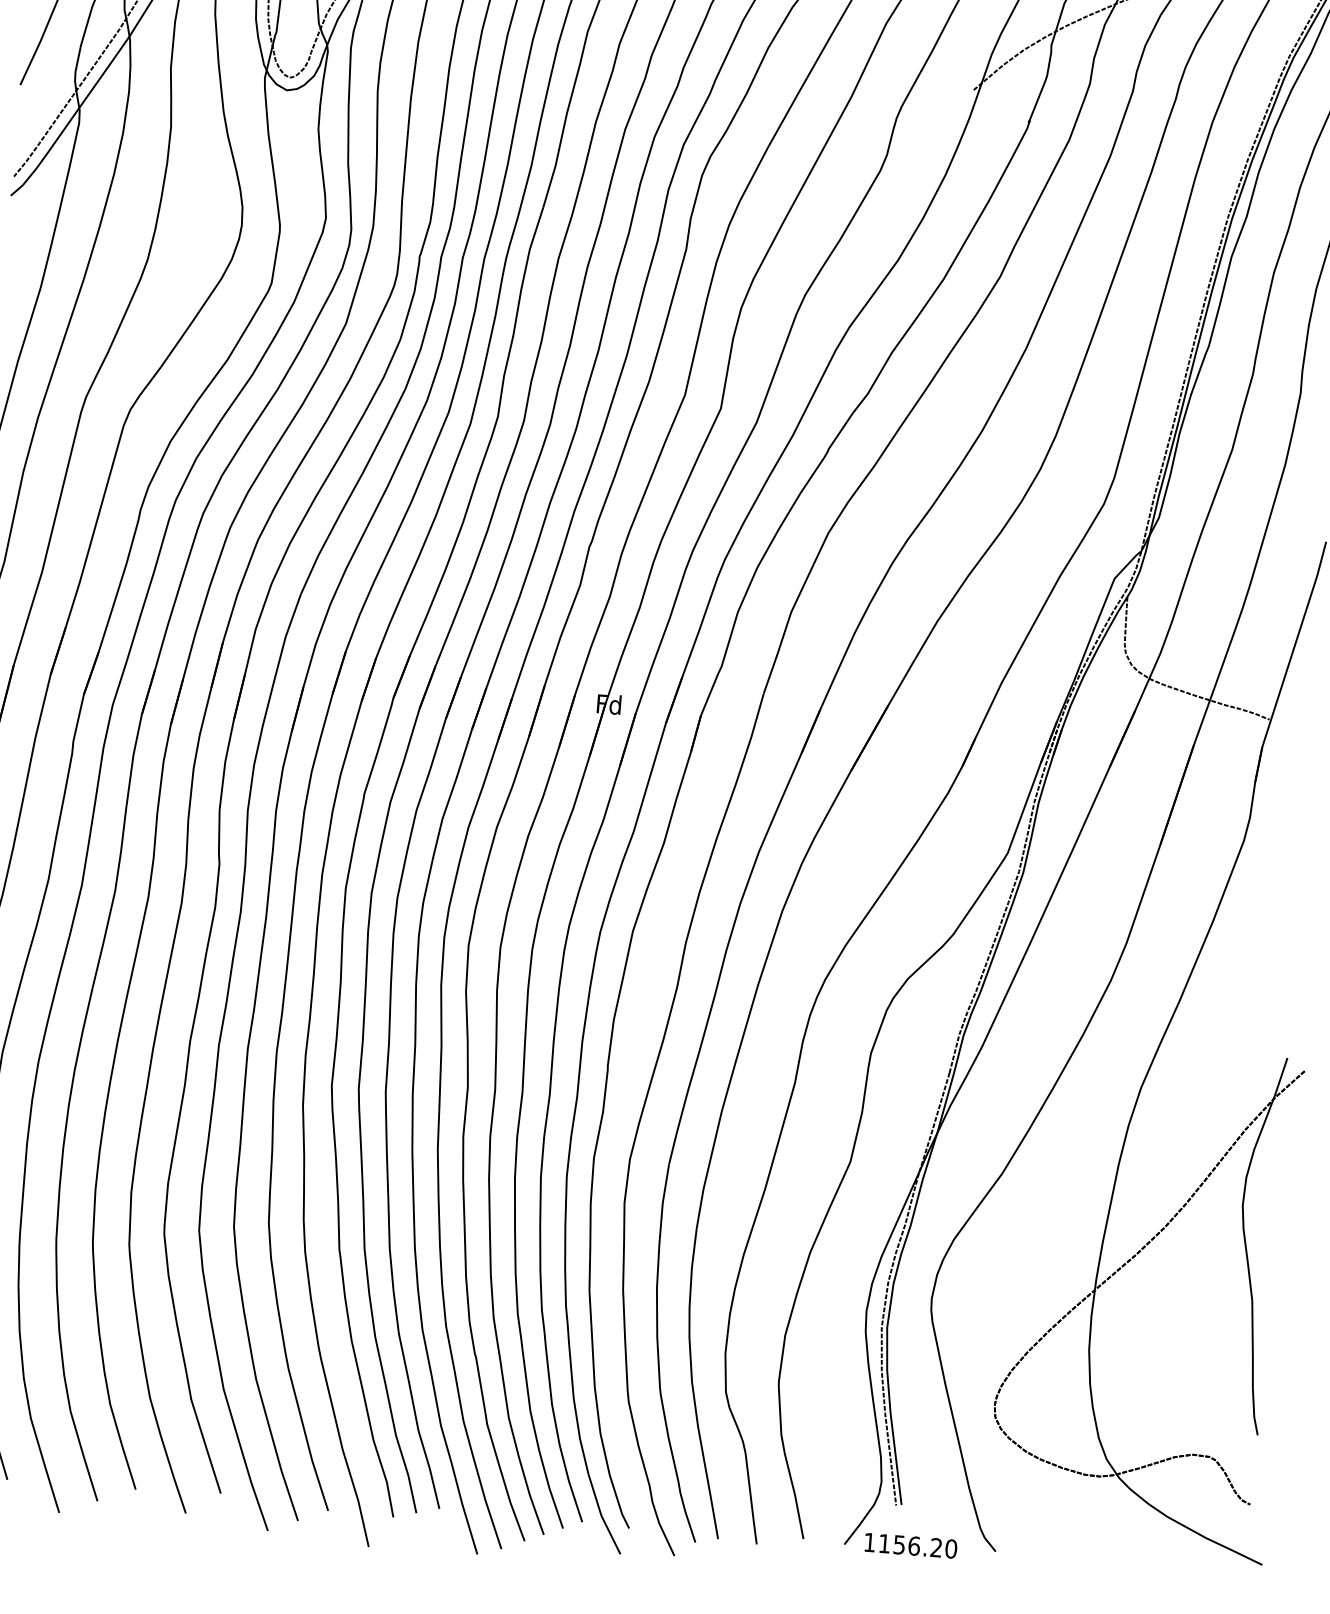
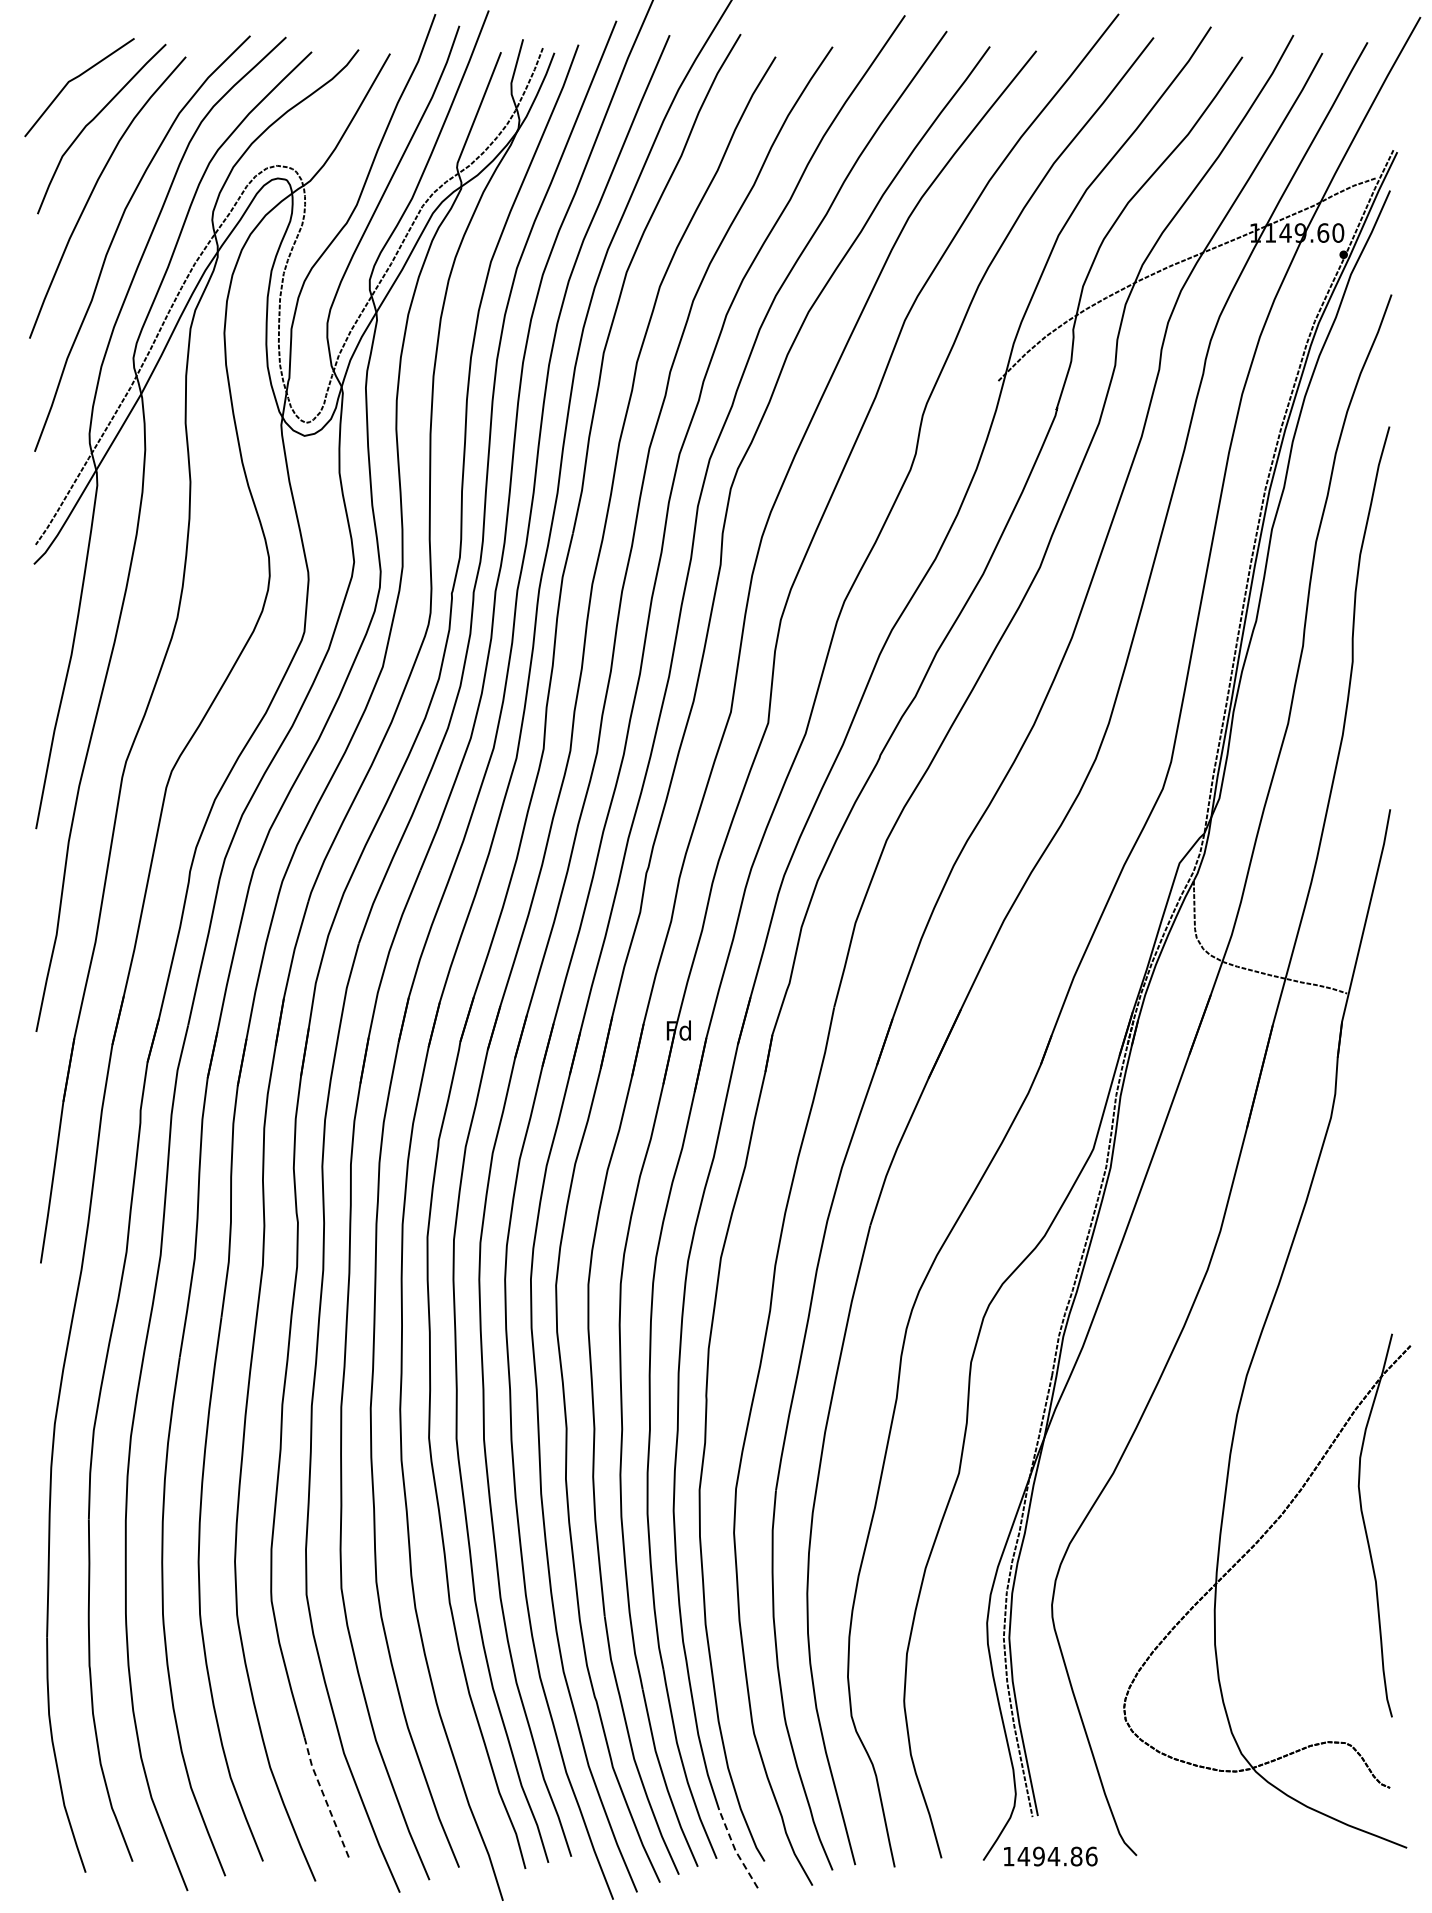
line: (201, 1433) -> (325, 1799), solid -> dashed
line: (601, 1515) -> (735, 1850), solid -> dashed
text: (917, 1546) -> (1057, 1856), 1156.20 -> 1494.86

